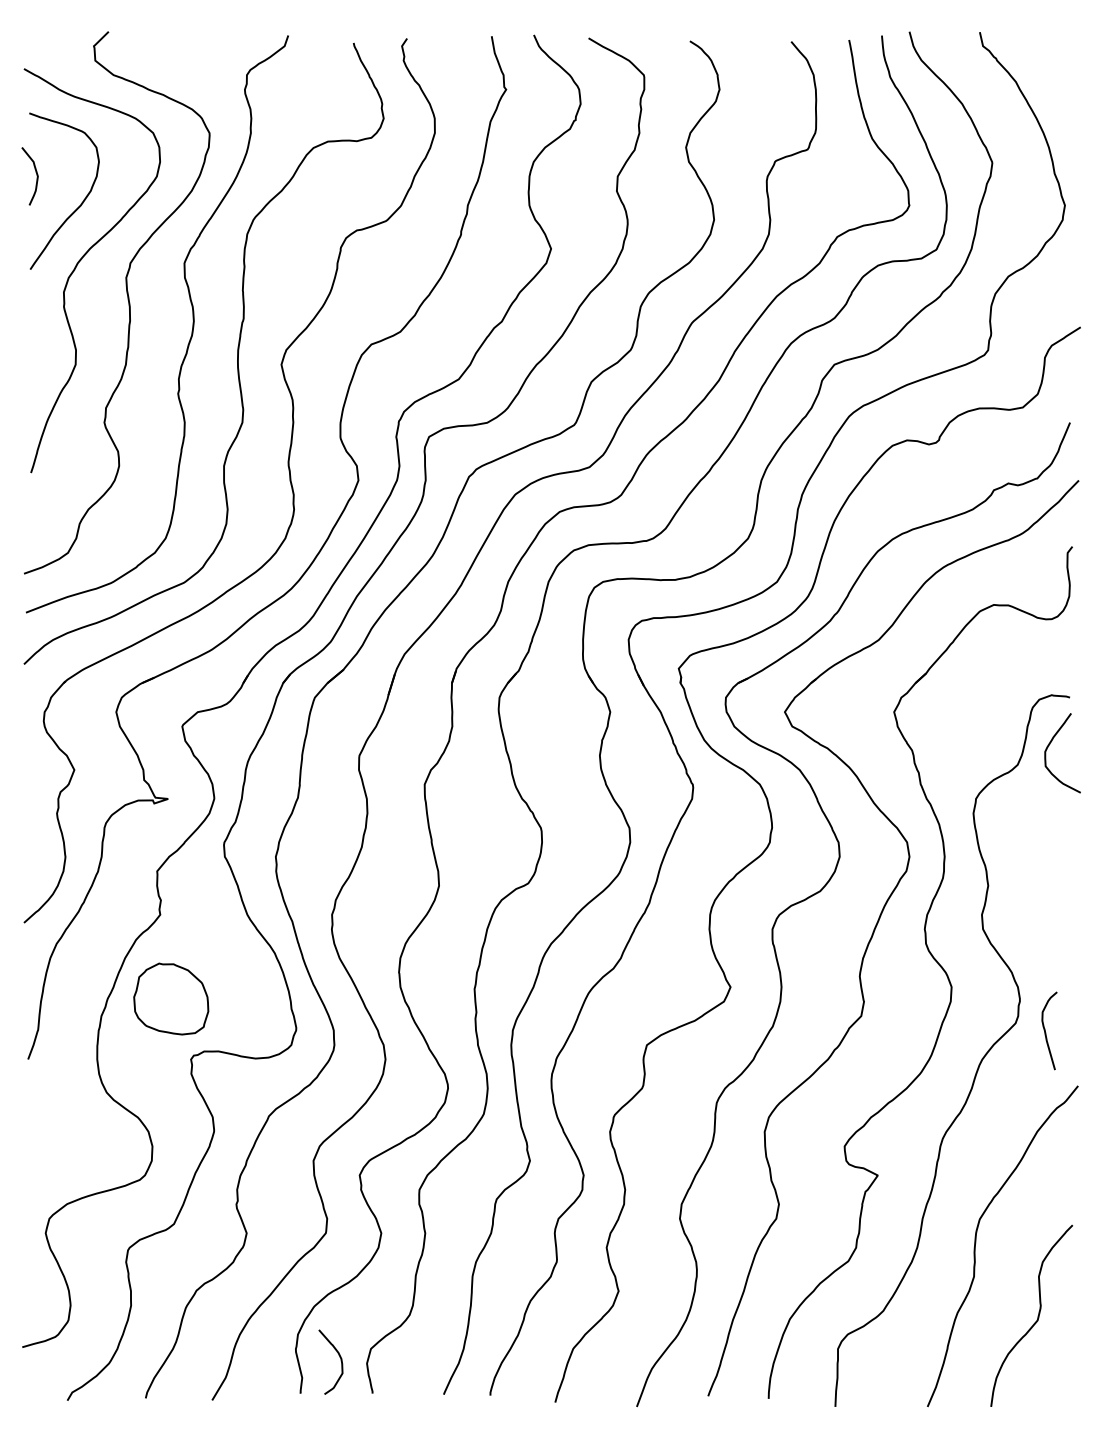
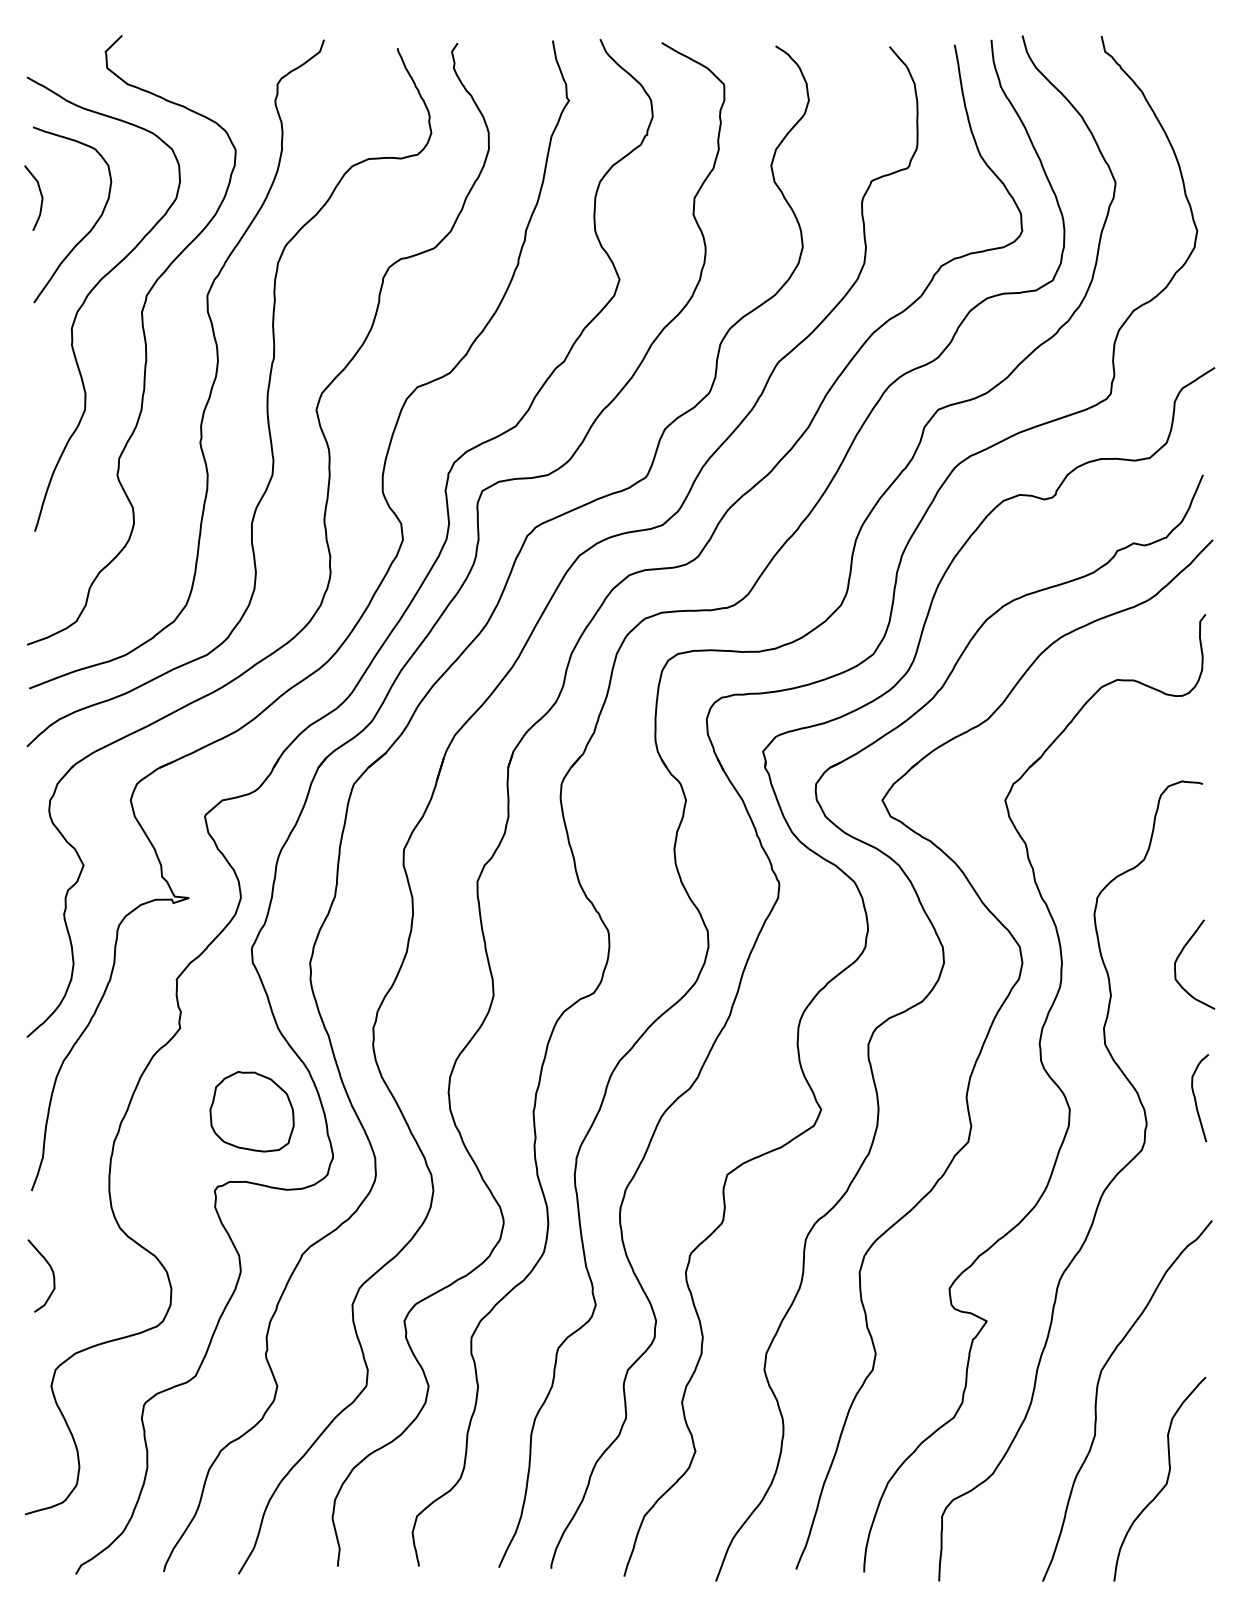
curve: (1050, 744) -> (1180, 954), moved
part: (171, 998) -> (252, 1111), moved
curve: (1046, 1032) -> (1196, 1099), moved
curve: (339, 1357) -> (51, 1270), moved

